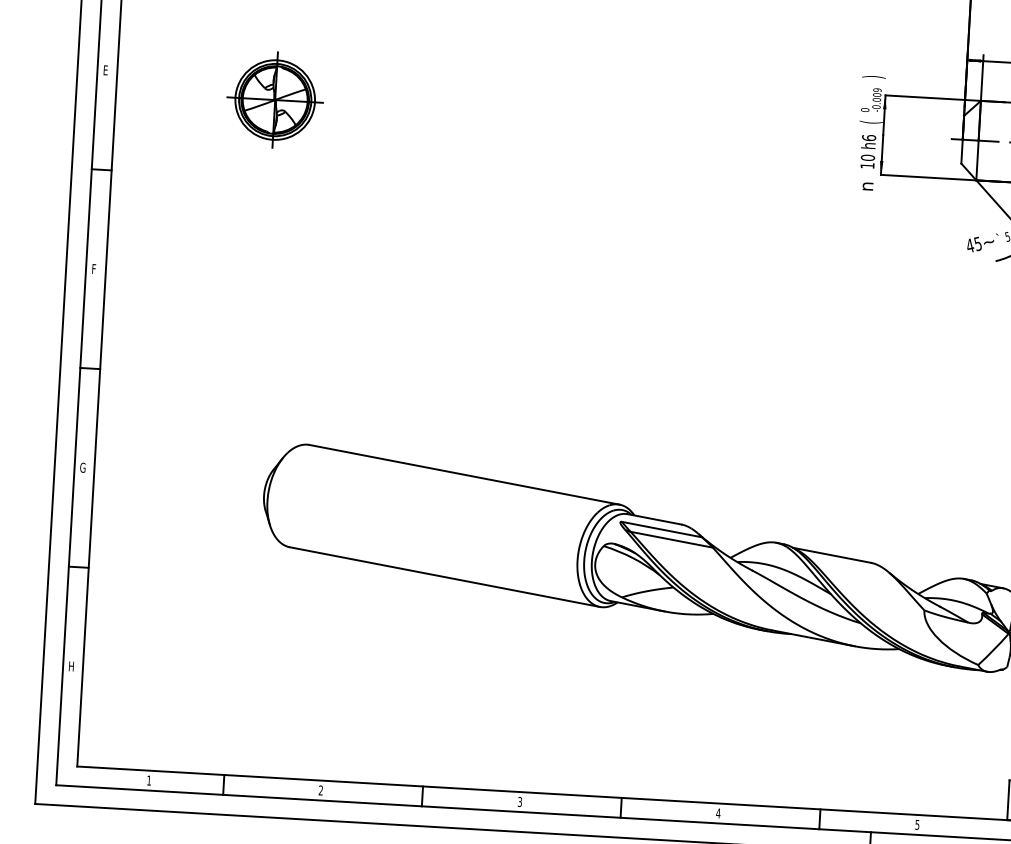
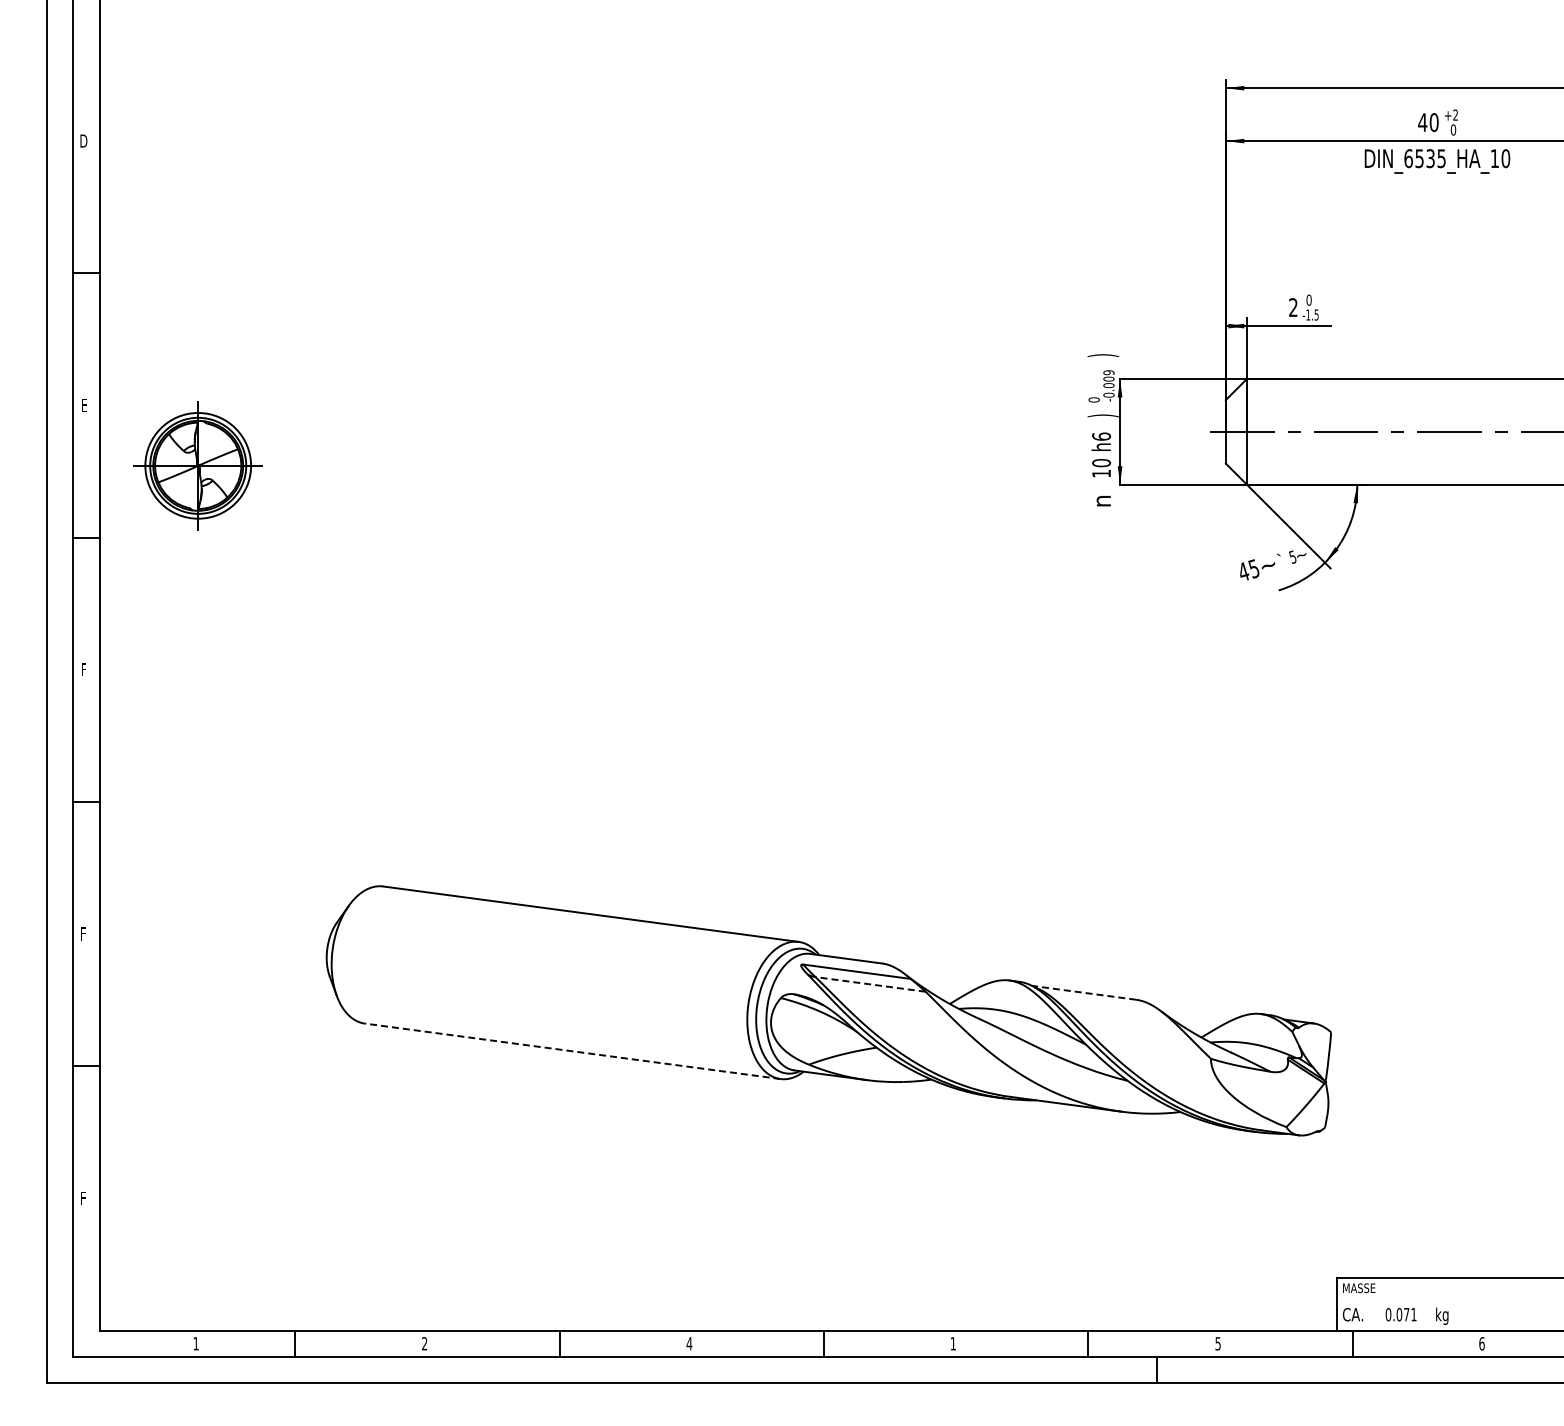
part: (274, 99) -> (197, 465), moved
text: (870, 122) -> (1102, 415), ( -> )
text: (82, 467) -> (83, 933), G -> F
line: (671, 539) -> (870, 984), solid -> dashed
line: (832, 555) -> (1084, 992), solid -> dashed
line: (444, 577) -> (572, 1051), solid -> dashed
text: (71, 666) -> (84, 1198), H -> F
text: (520, 801) -> (689, 1343), 3 -> 4
text: (718, 813) -> (953, 1343), 4 -> 1

